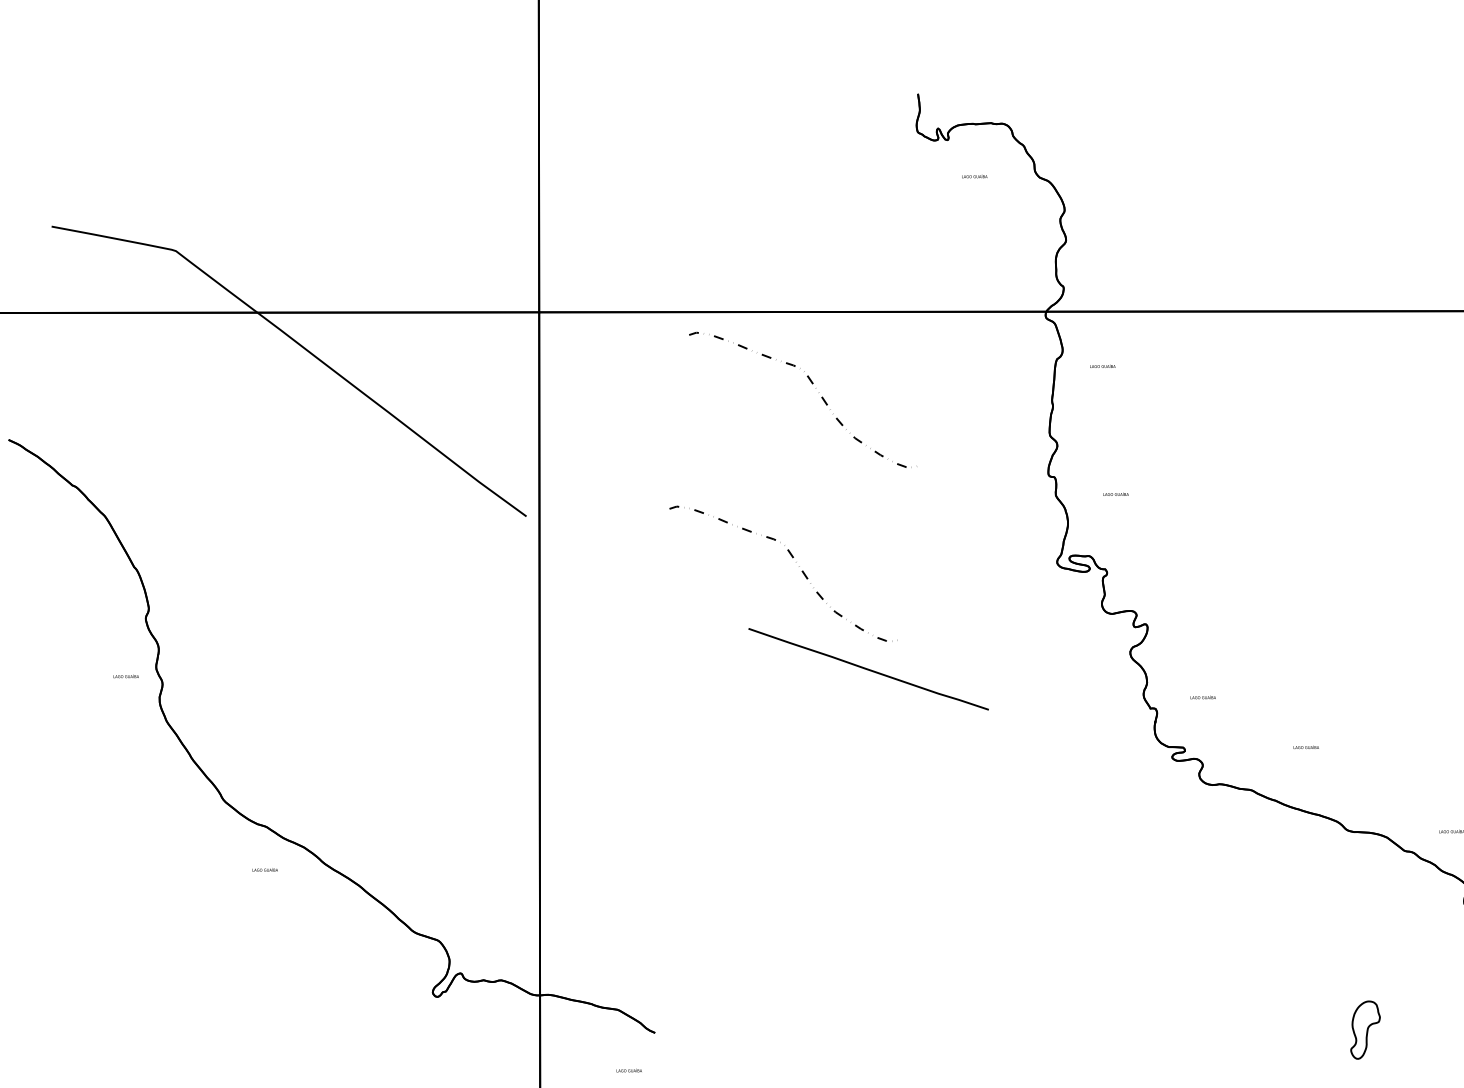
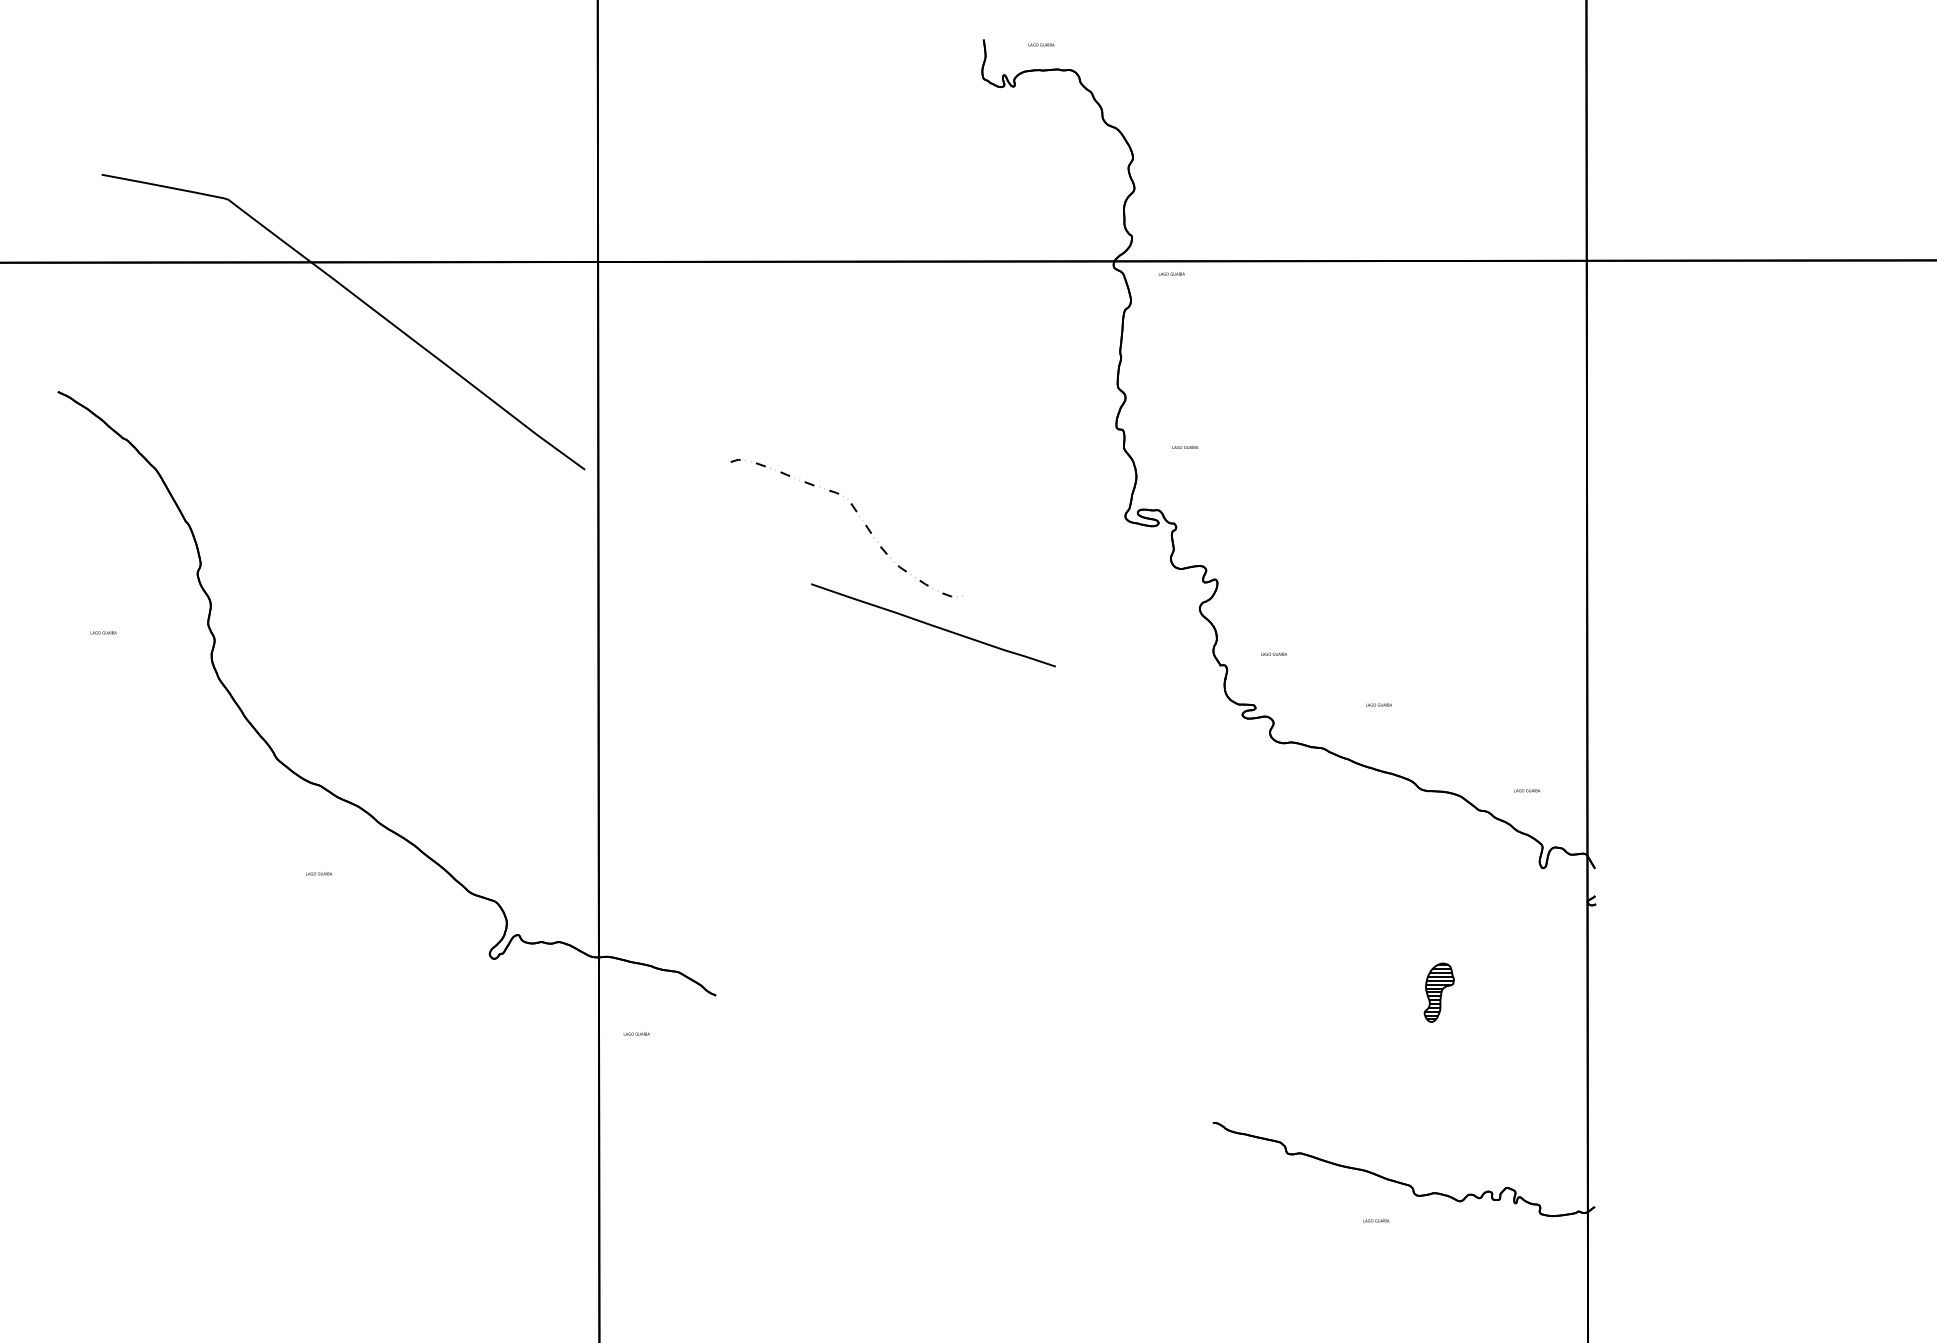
text: (974, 176) -> (1041, 44), moved
text: (1102, 365) -> (1171, 273), moved
curve: (818, 393) -> (882, 344), removed
text: (126, 676) -> (103, 632), moved
text: (264, 869) -> (318, 873), moved
hatch: (1365, 1029) -> (1439, 992), added
text: (629, 1070) -> (636, 1033), moved

